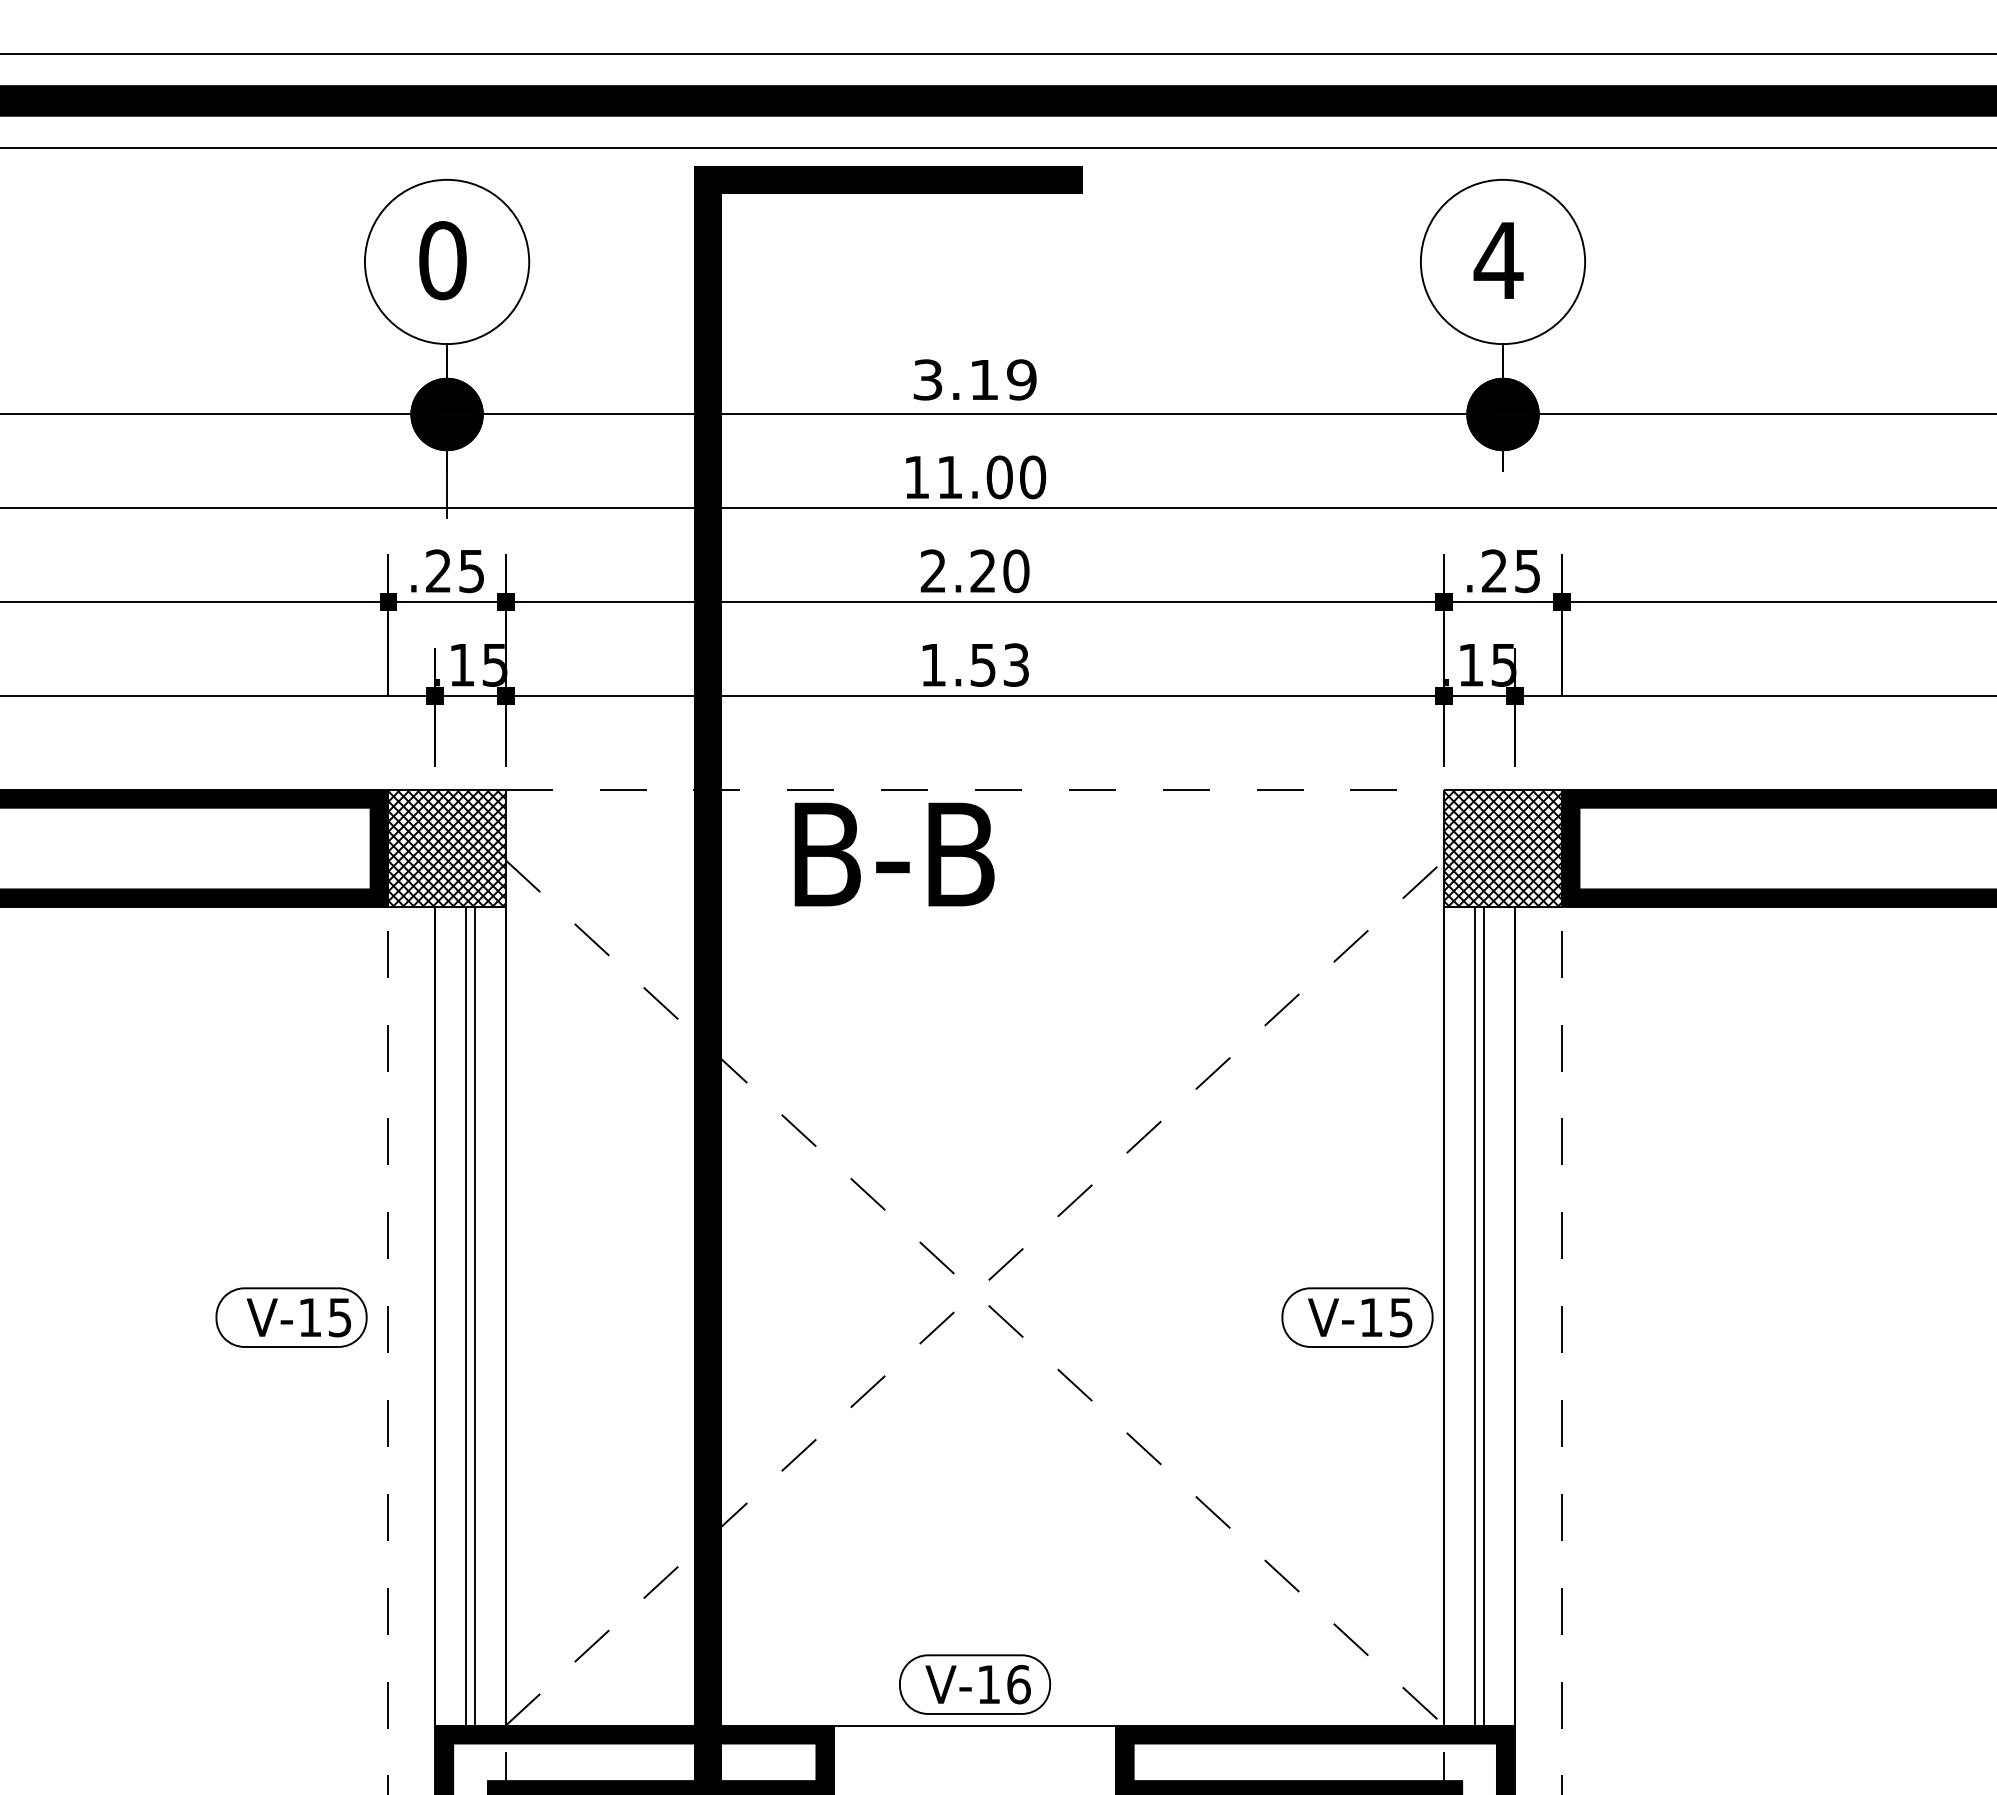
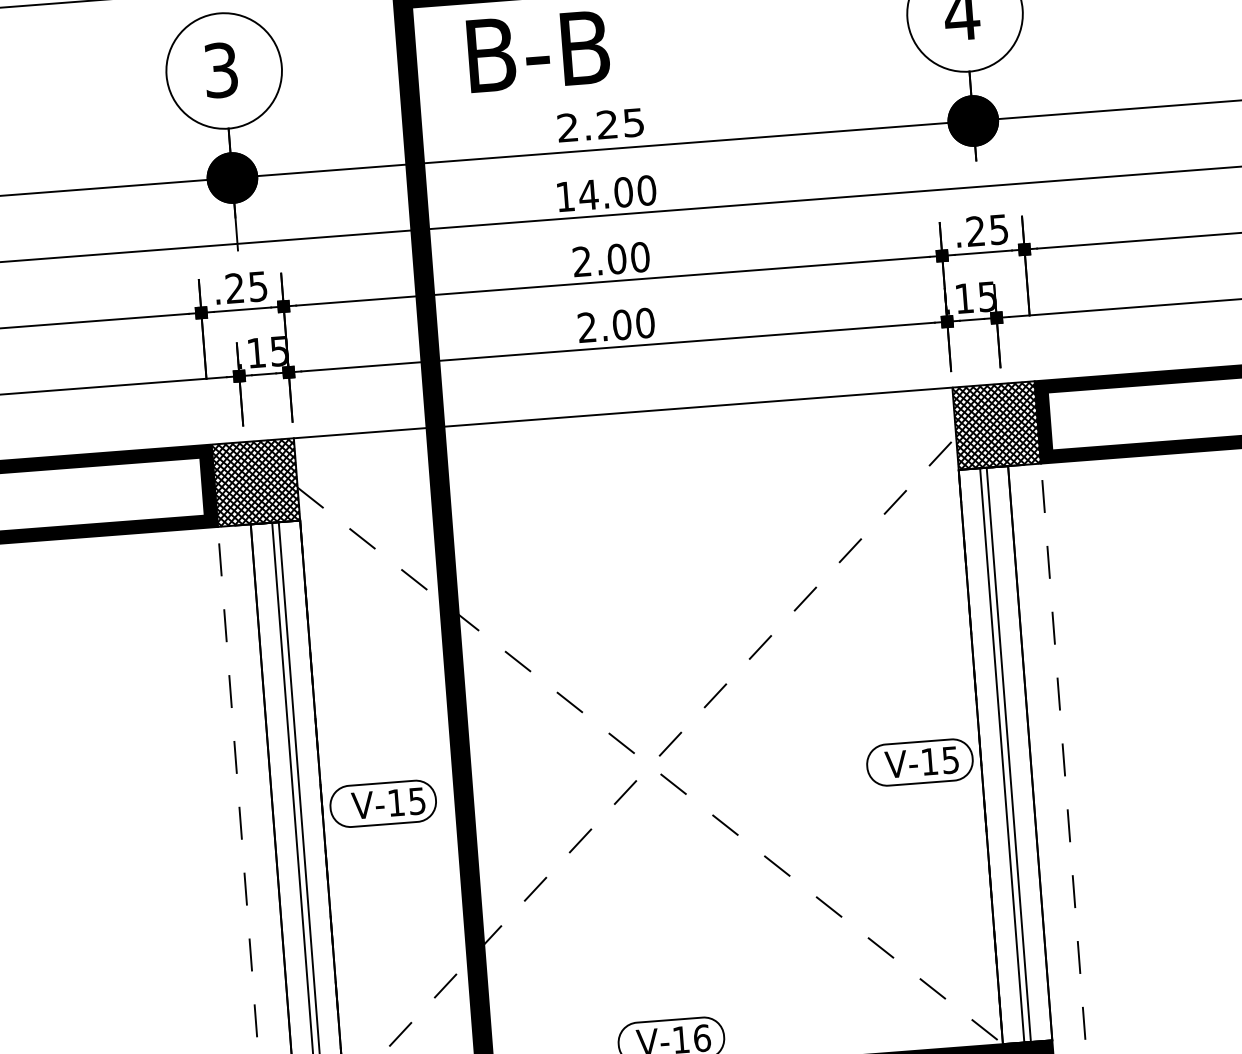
text: (442, 260) -> (220, 70), 0 -> 3
text: (974, 379) -> (600, 125), 3.19 -> 2.25
text: (949, 477) -> (588, 195), 11.00 -> 14.00
text: (983, 571) -> (617, 259), 2.20 -> 2.00
text: (974, 664) -> (615, 324), 1.53 -> 2.00
line: (975, 789) -> (623, 412), dashed -> solid
text: (894, 854) -> (538, 51), moved
part: (291, 1317) -> (383, 803), moved

